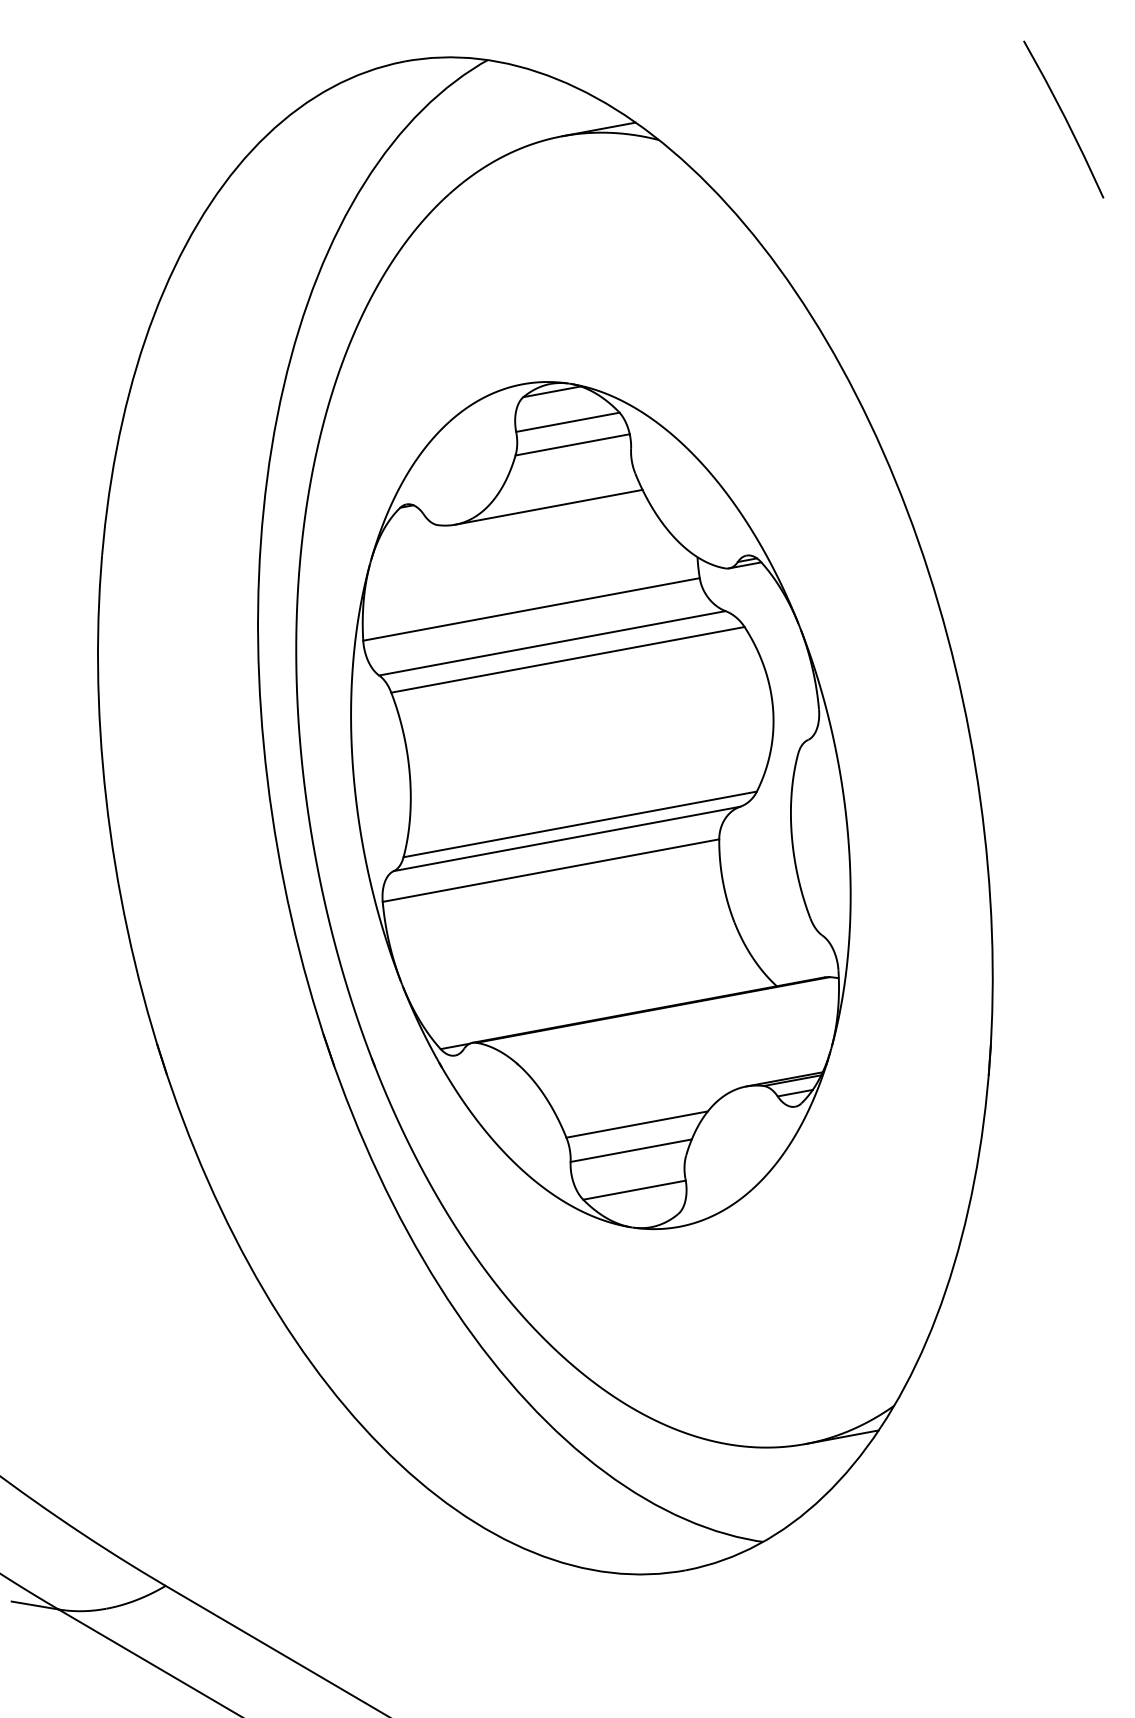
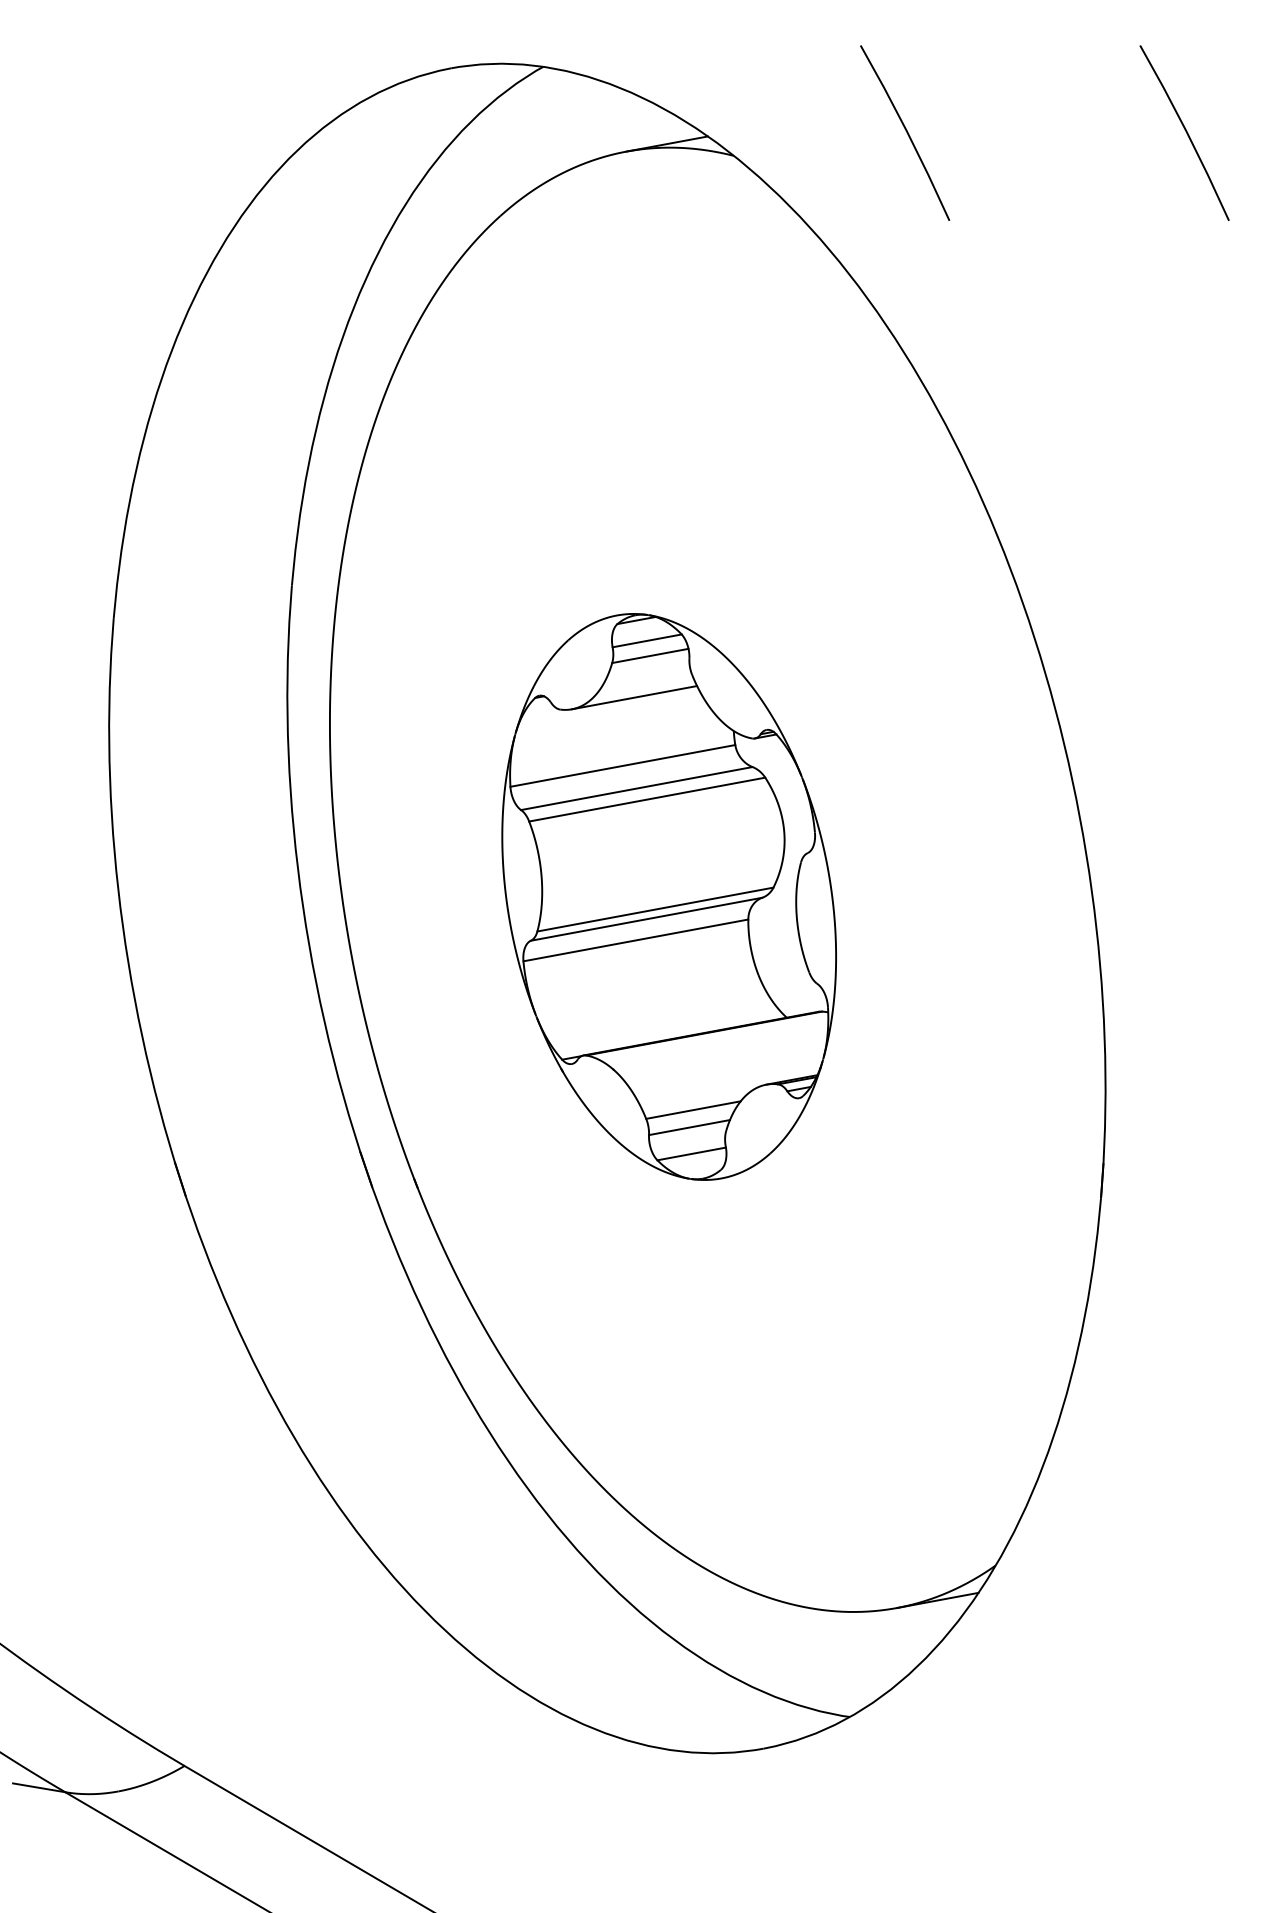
line: (813, 118) -> (905, 131), added
part: (600, 805) -> (668, 896), size x0.6

